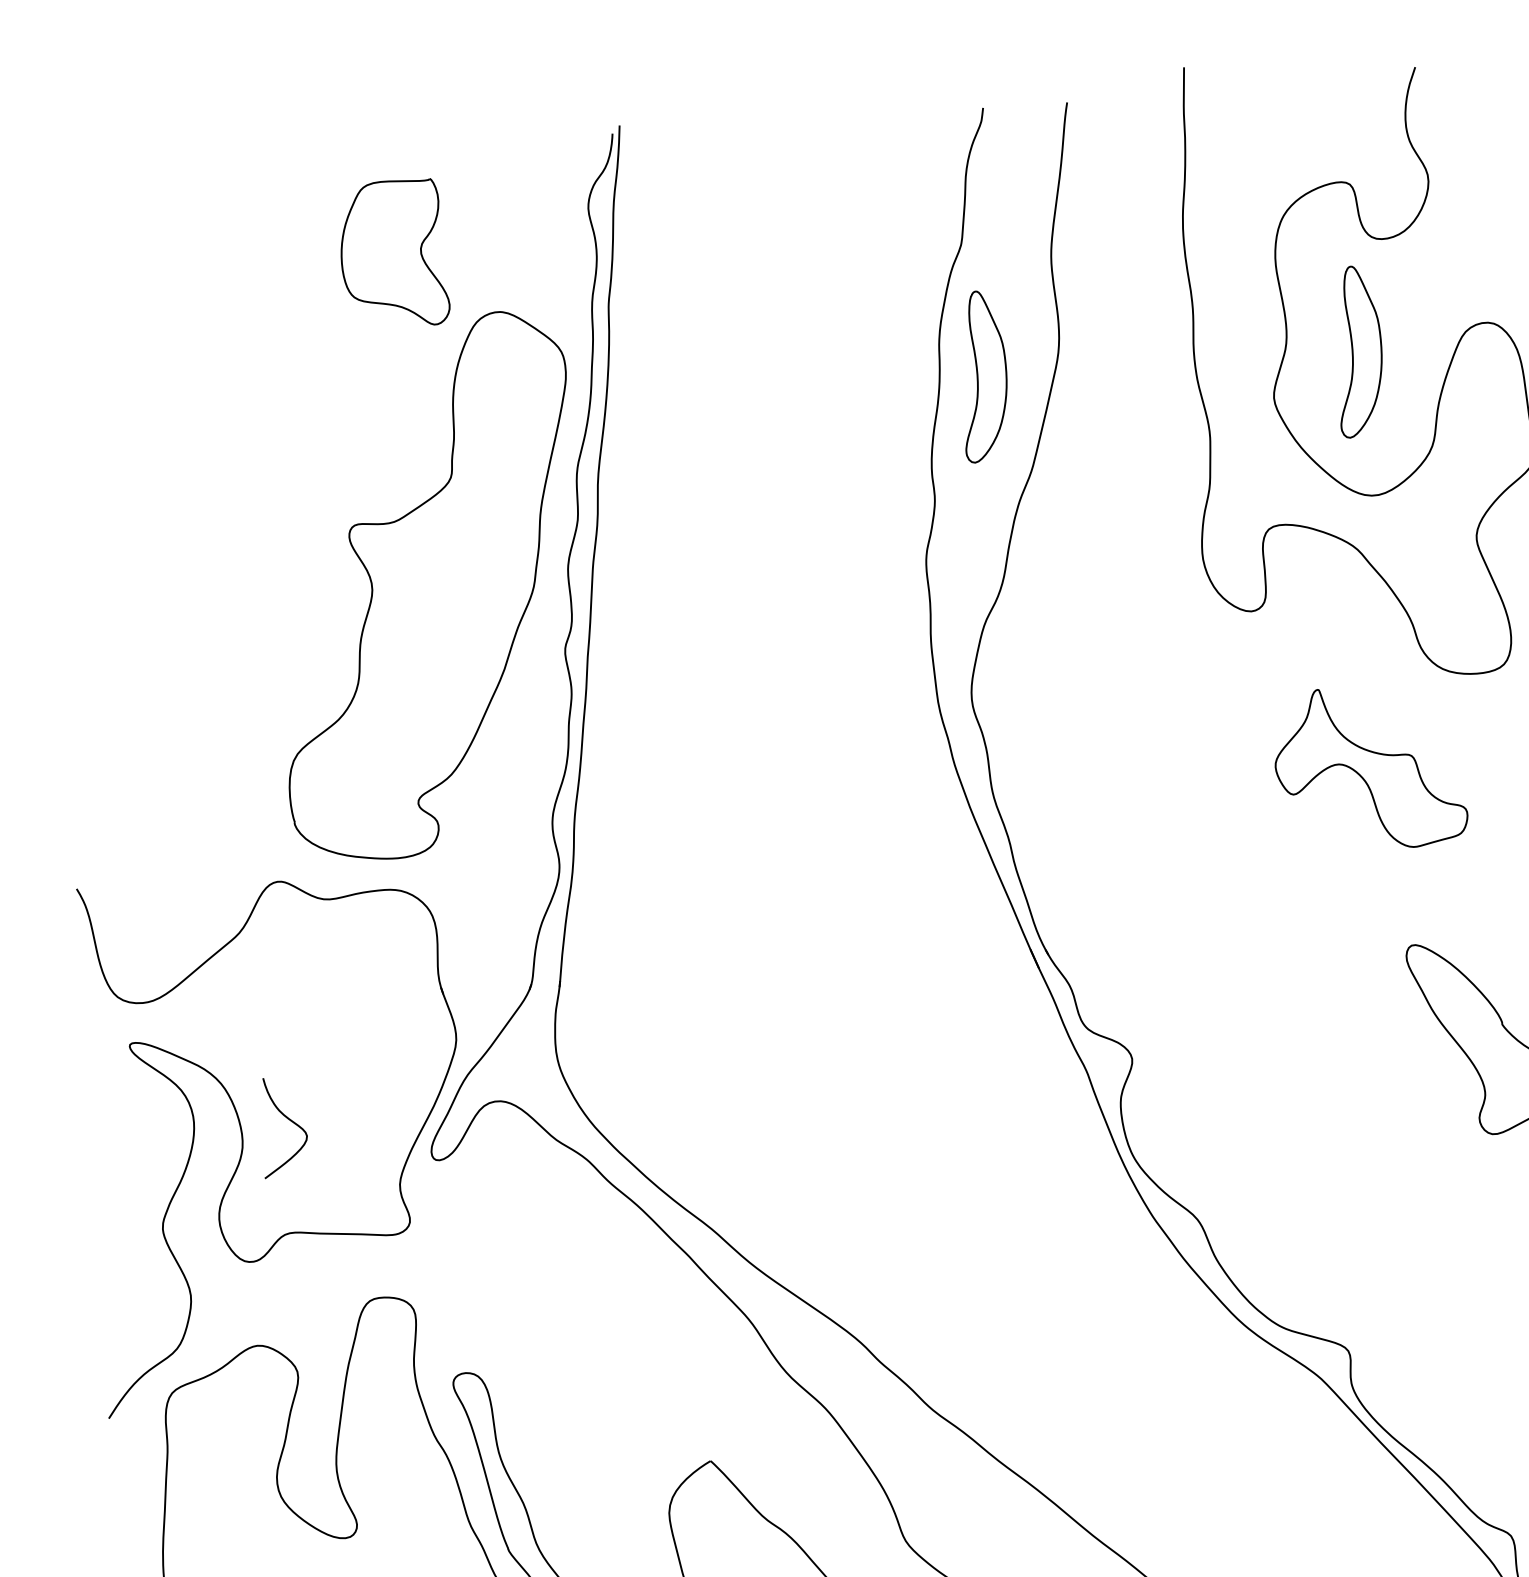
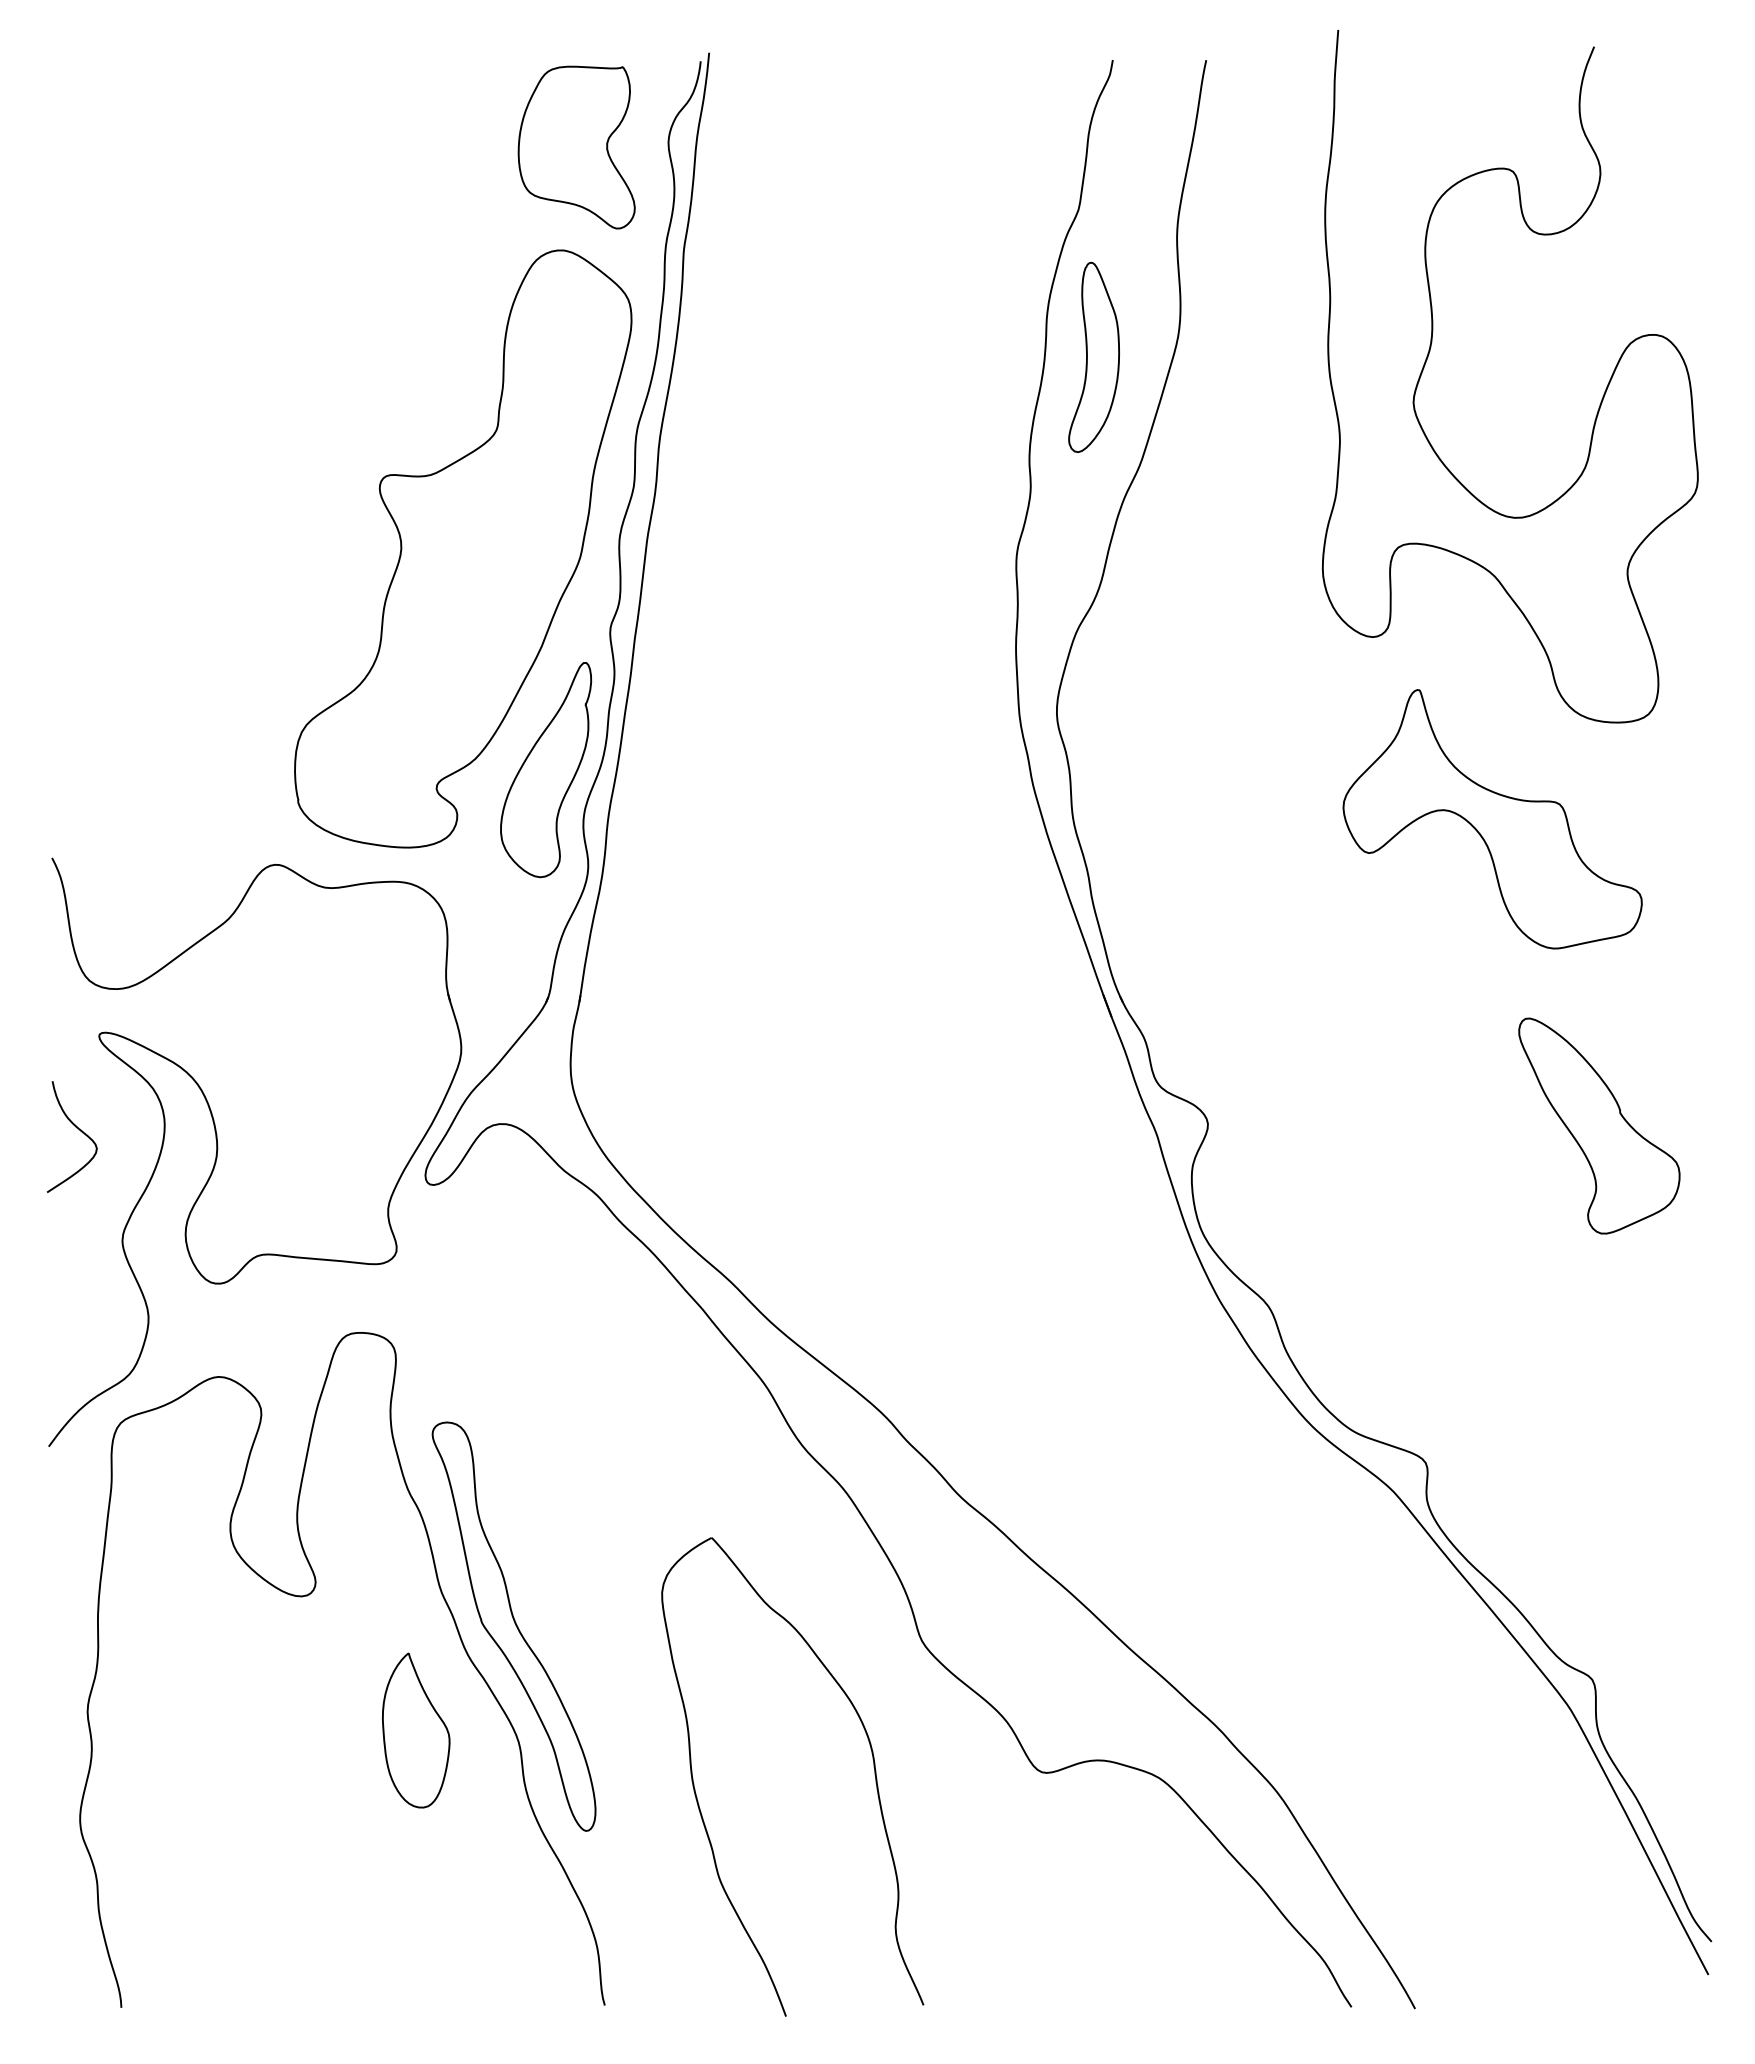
part: (393, 254) -> (576, 147), moved
part: (1358, 350) -> (1510, 356), removed
part: (1369, 768) -> (1492, 819), size x1.43
part: (516, 780) -> (546, 770), added
curve: (287, 1119) -> (76, 1128), moved

